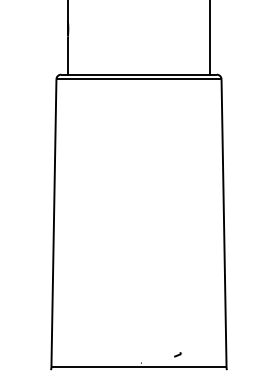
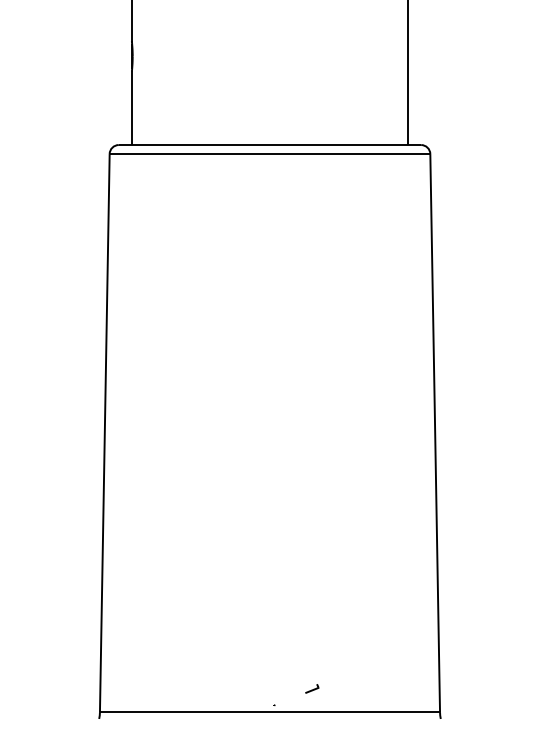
part: (177, 354) -> (311, 688), moved

